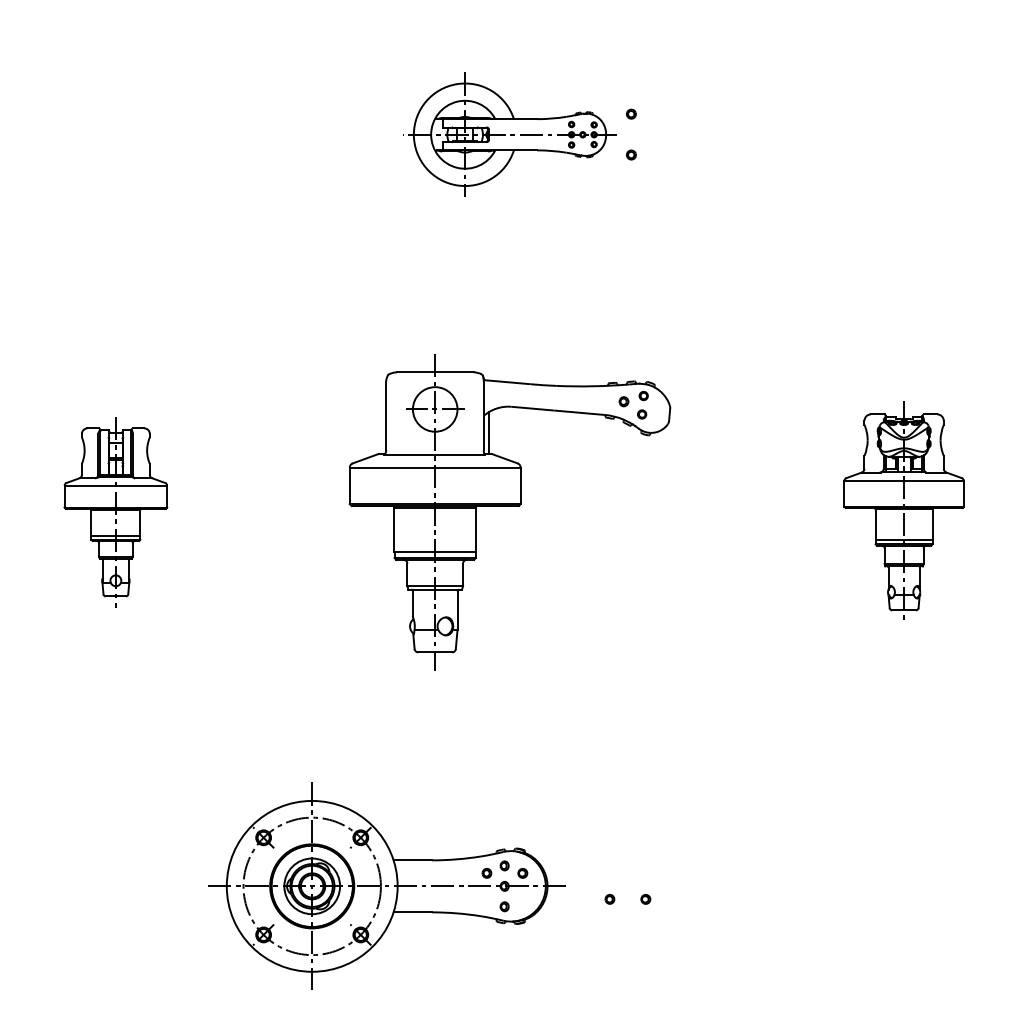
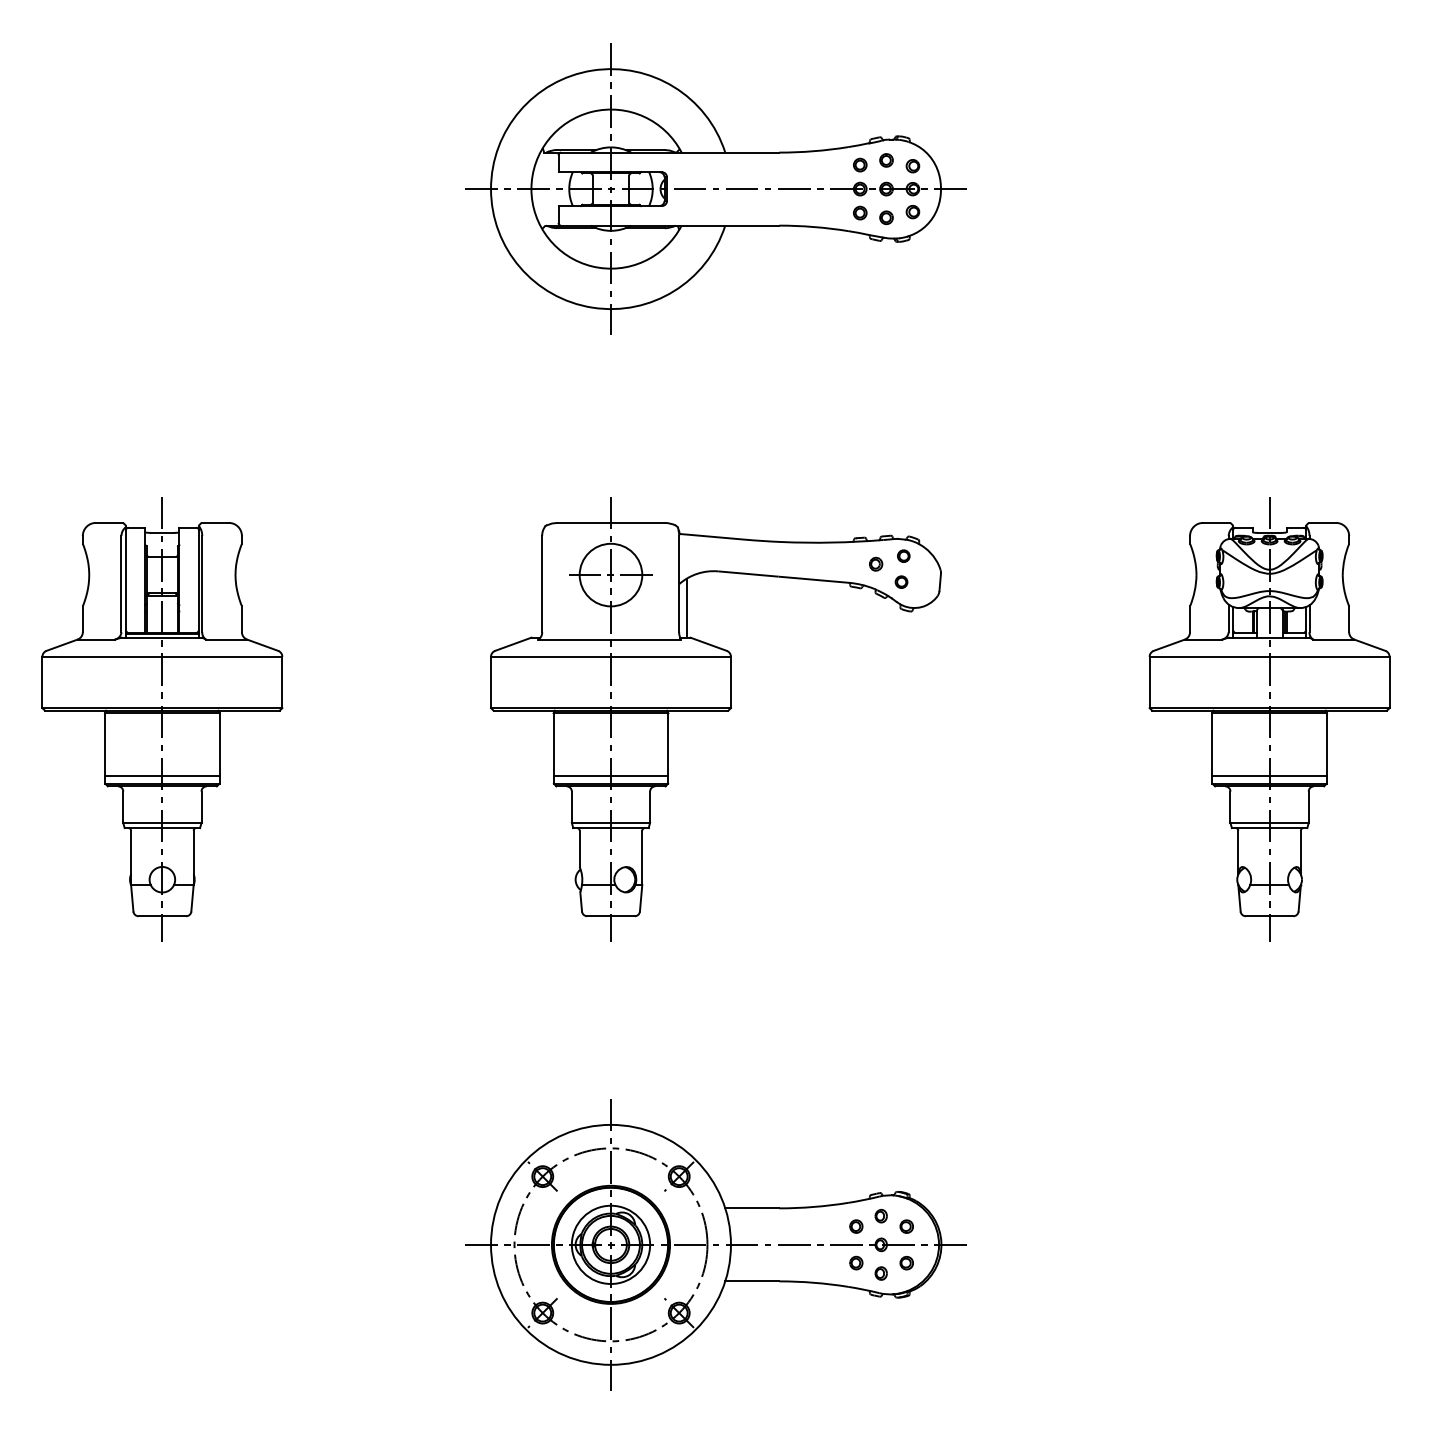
part: (509, 134) -> (715, 188), size x1.67
part: (115, 512) -> (161, 719), size x1.67
part: (903, 512) -> (1268, 719), size x1.43
part: (386, 885) -> (715, 1243), moved

